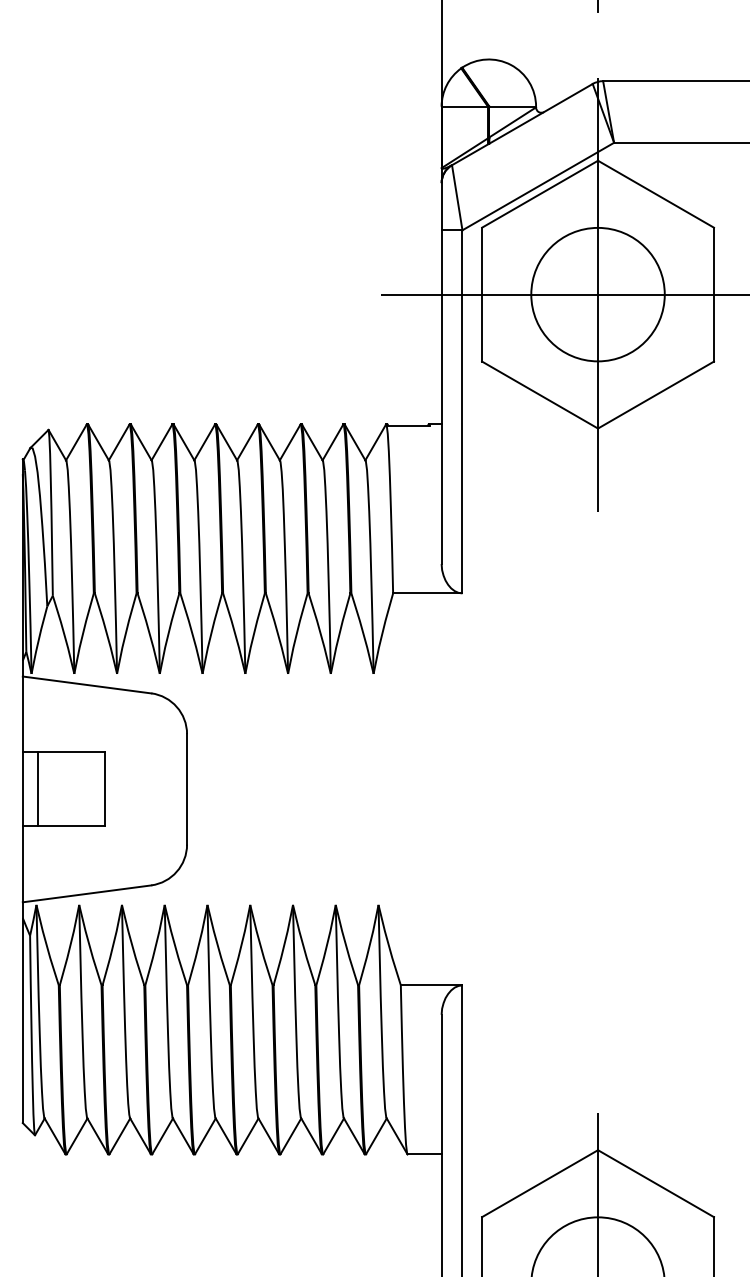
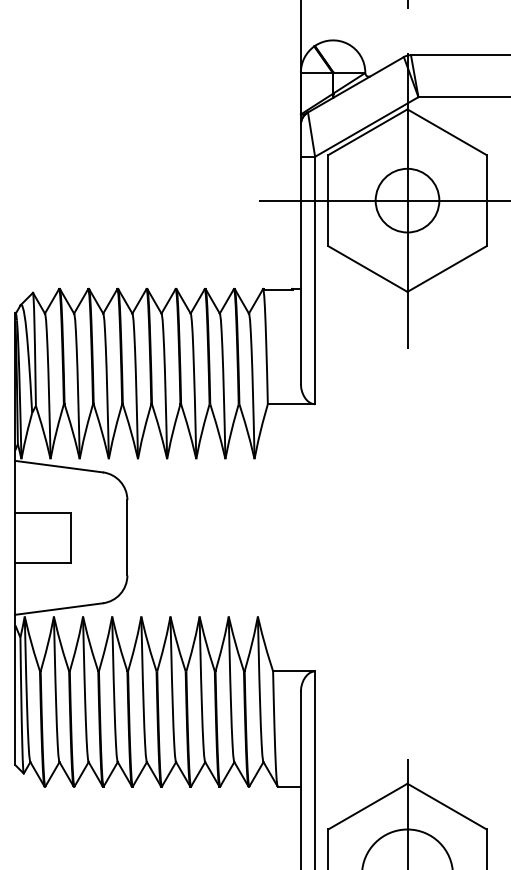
circle: (598, 294) -> (407, 200), size x0.7
line: (38, 788) -> (26, 537), removed

